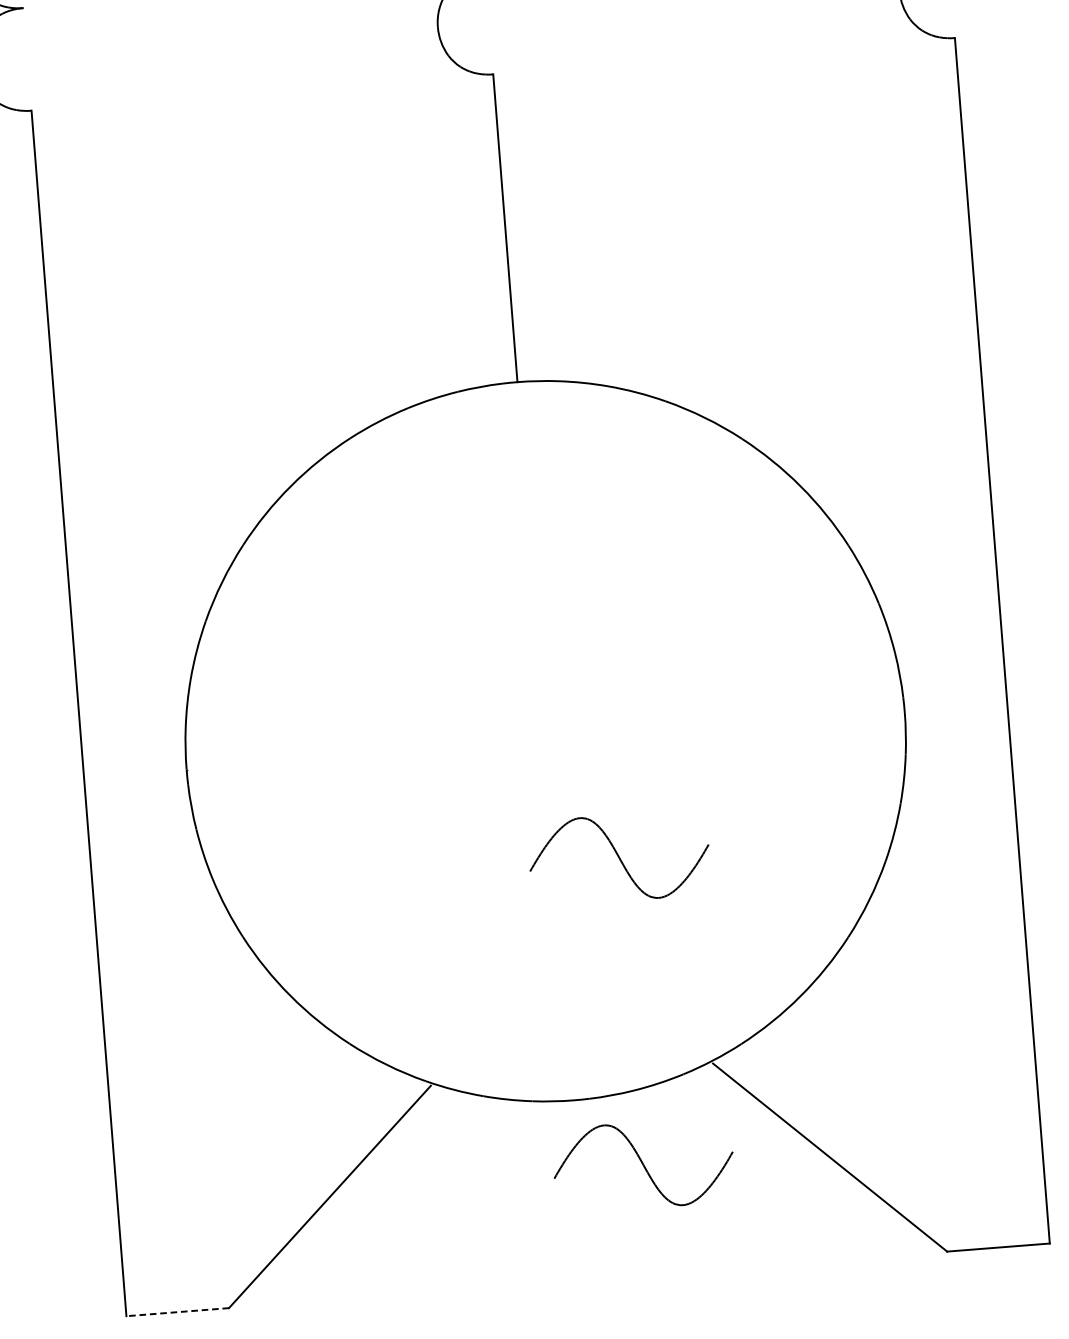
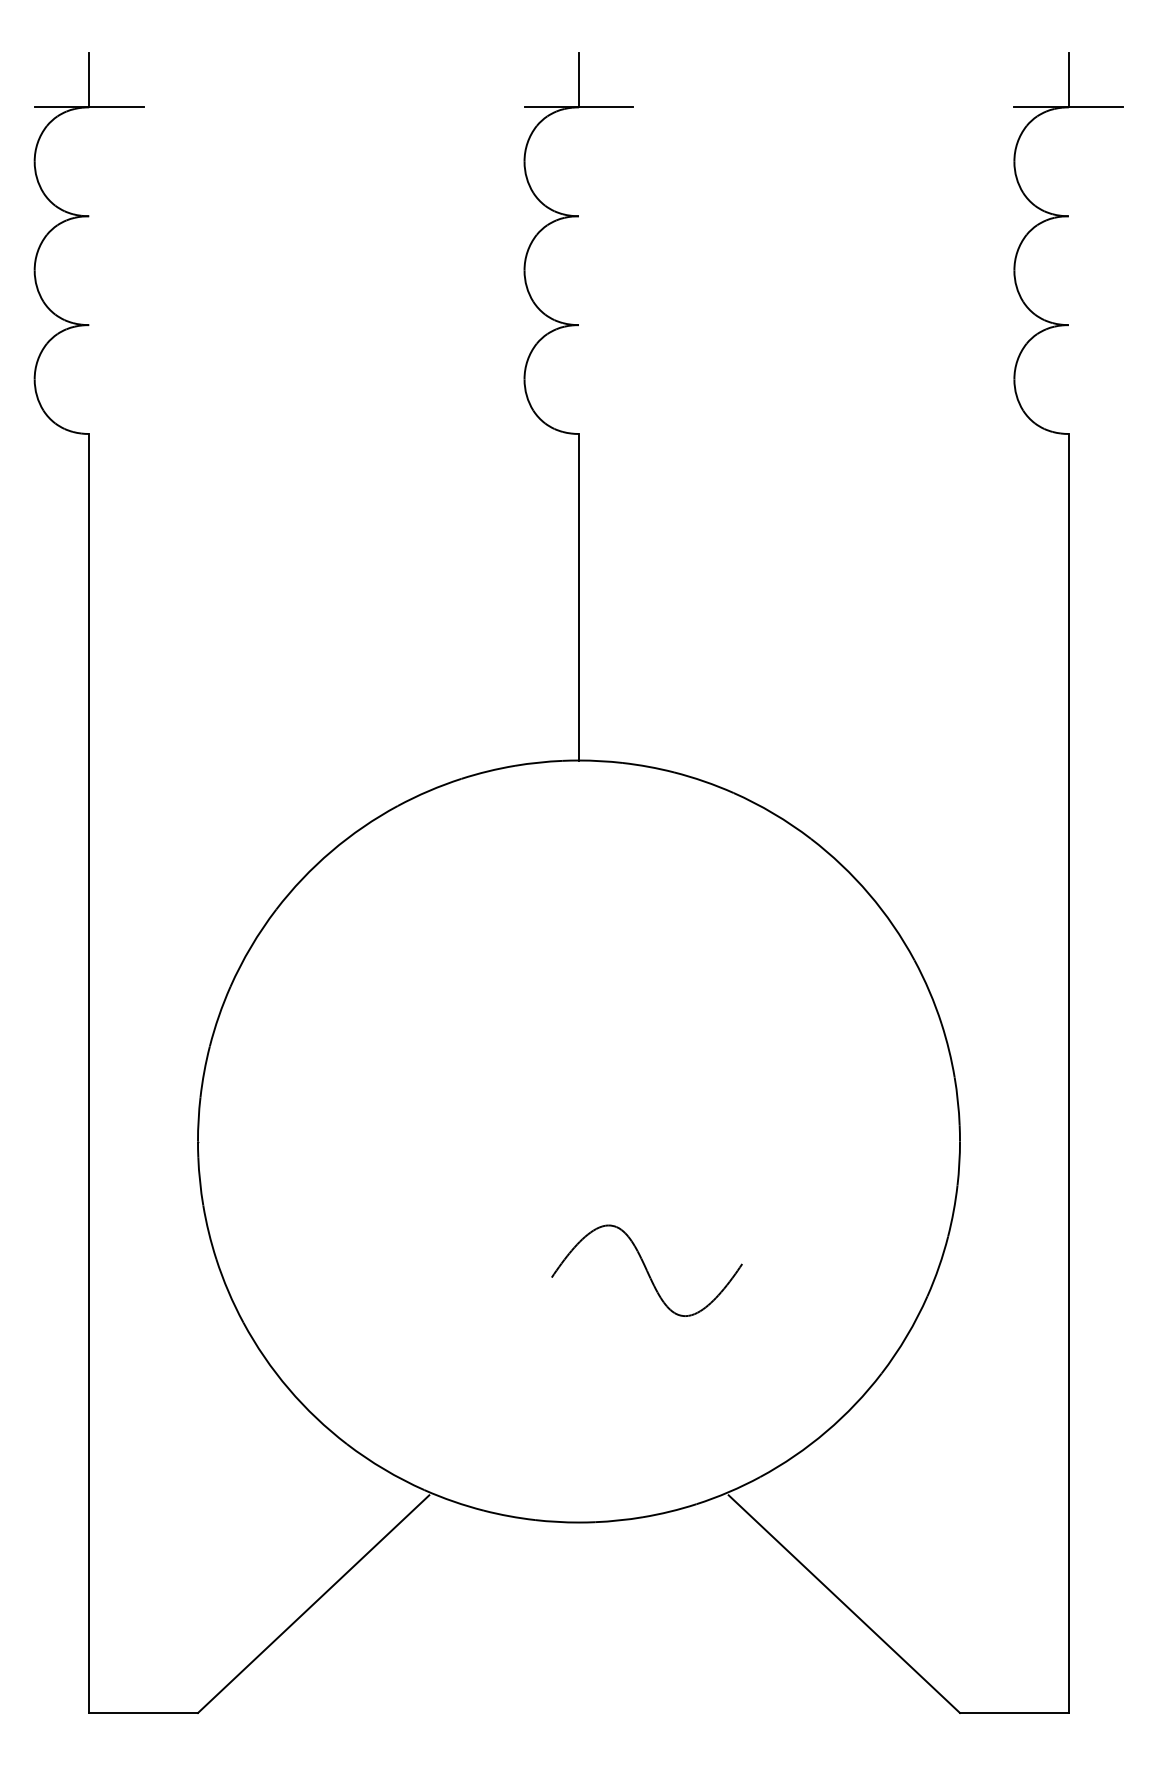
part: (643, 1165) -> (646, 1596), removed
line: (177, 1312) -> (143, 1713), dashed -> solid

